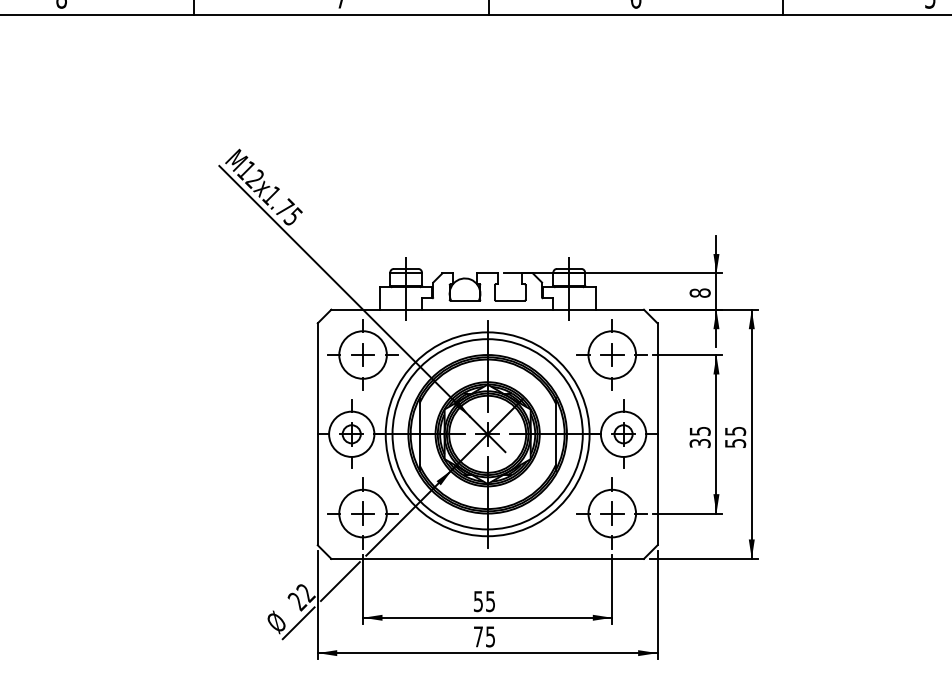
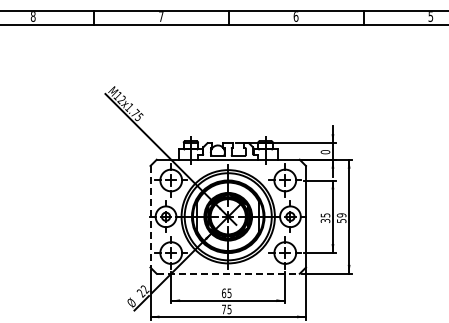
text: (700, 293) -> (325, 152), 8 -> 0
text: (735, 431) -> (341, 215), 55 -> 59
line: (317, 433) -> (150, 216), solid -> dashed
line: (488, 558) -> (228, 273), solid -> dashed
text: (479, 601) -> (224, 293), 55 -> 65

